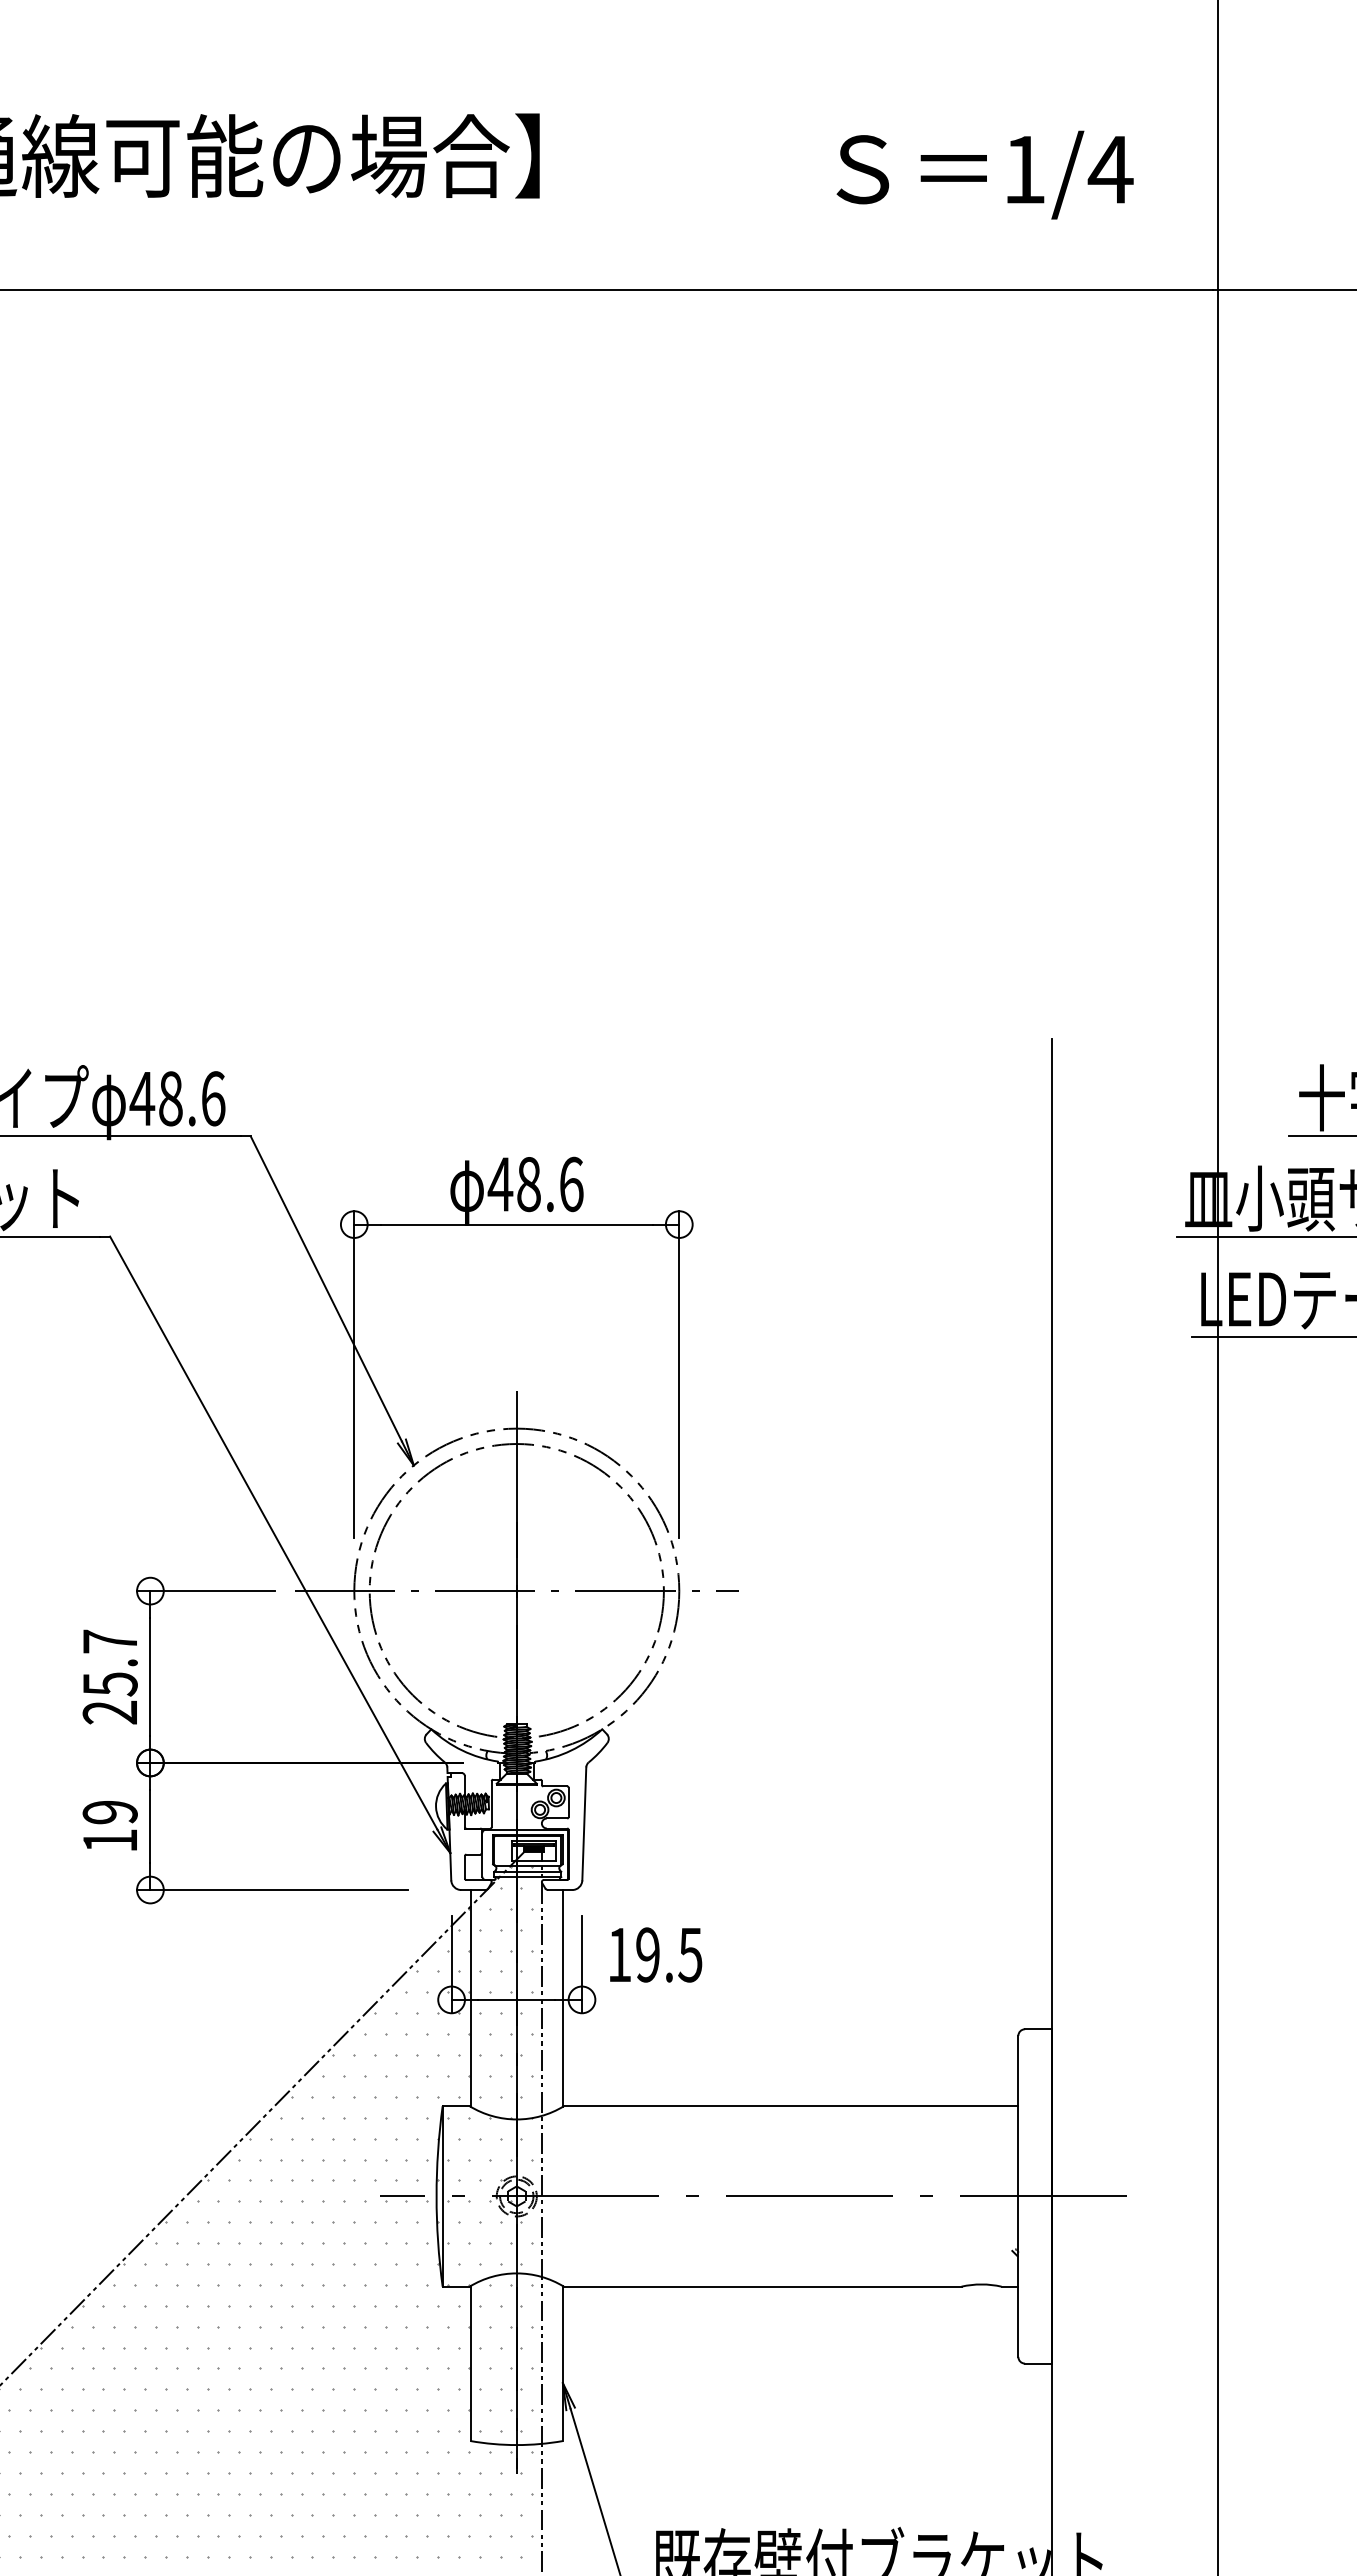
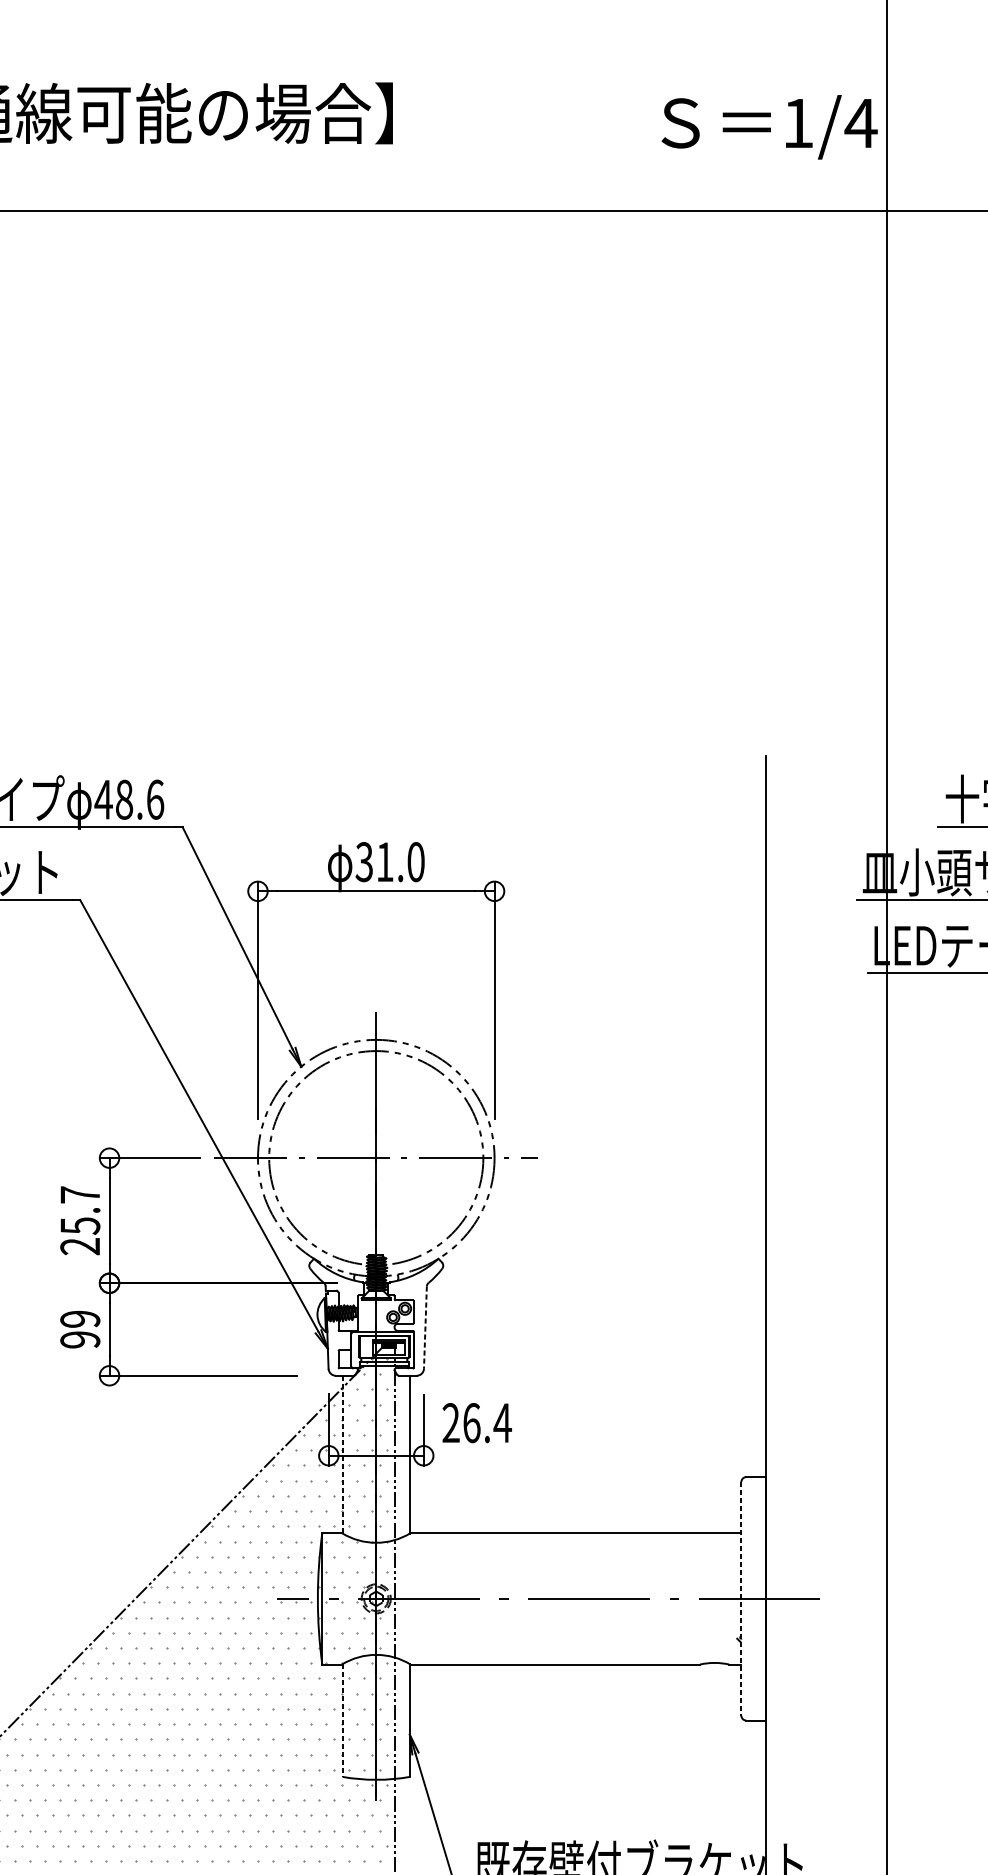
text: (984, 174) -> (769, 126), moved
text: (535, 1184) -> (389, 862), 48.6 -> 31.0
line: (584, 1823) -> (425, 1327), solid -> dashed
text: (109, 1840) -> (79, 1339), 19 -> 99
text: (655, 1954) -> (477, 1422), 19.5 -> 26.4
line: (470, 1998) -> (342, 1454), solid -> dashed
line: (1018, 2196) -> (741, 1598), solid -> dashed
line: (470, 2364) -> (342, 1721), solid -> dashed

